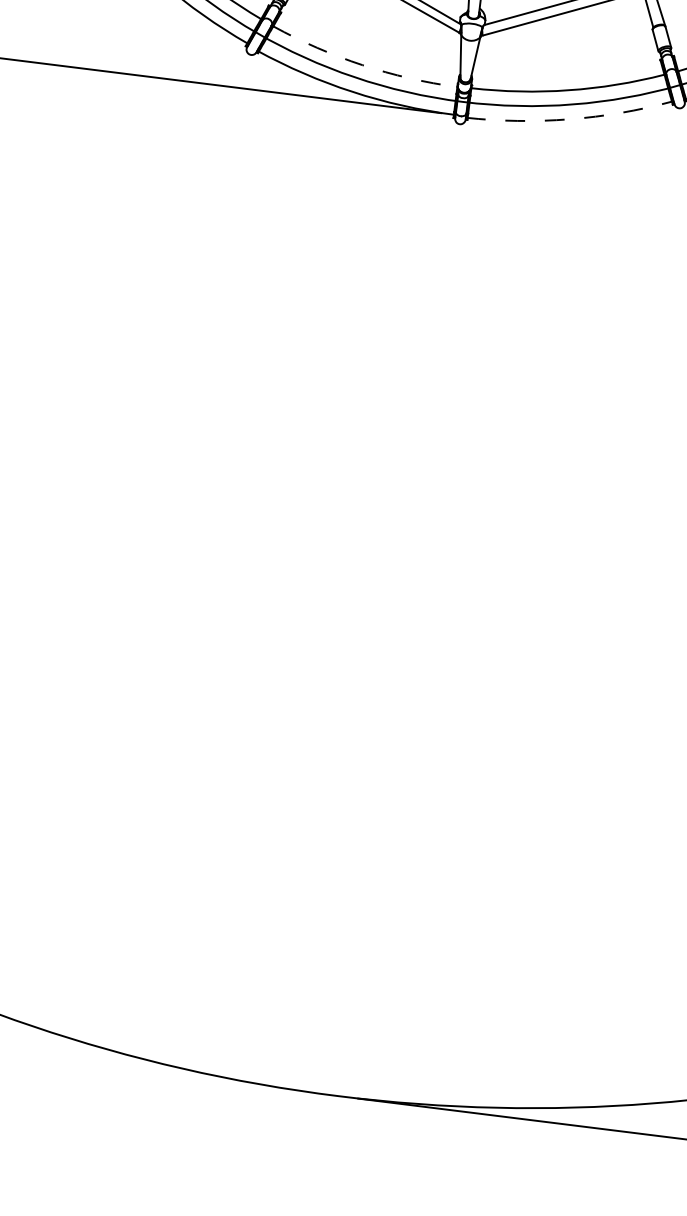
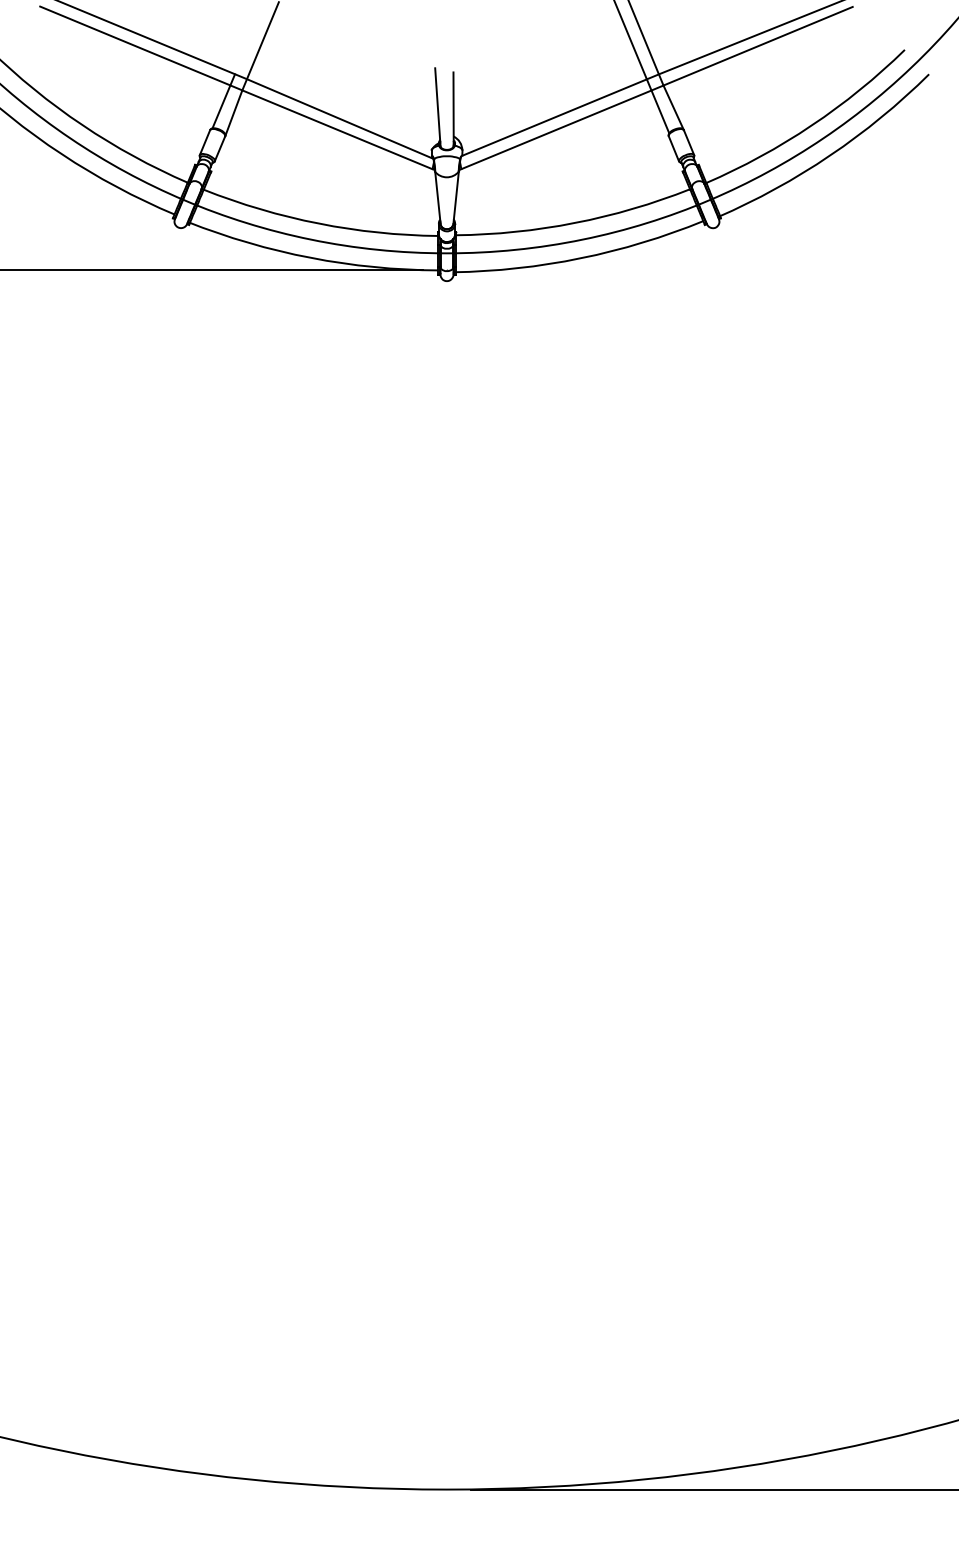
arc: (362, 65) -> (318, 223), dashed -> solid
arc: (569, 119) -> (580, 258), dashed -> solid

